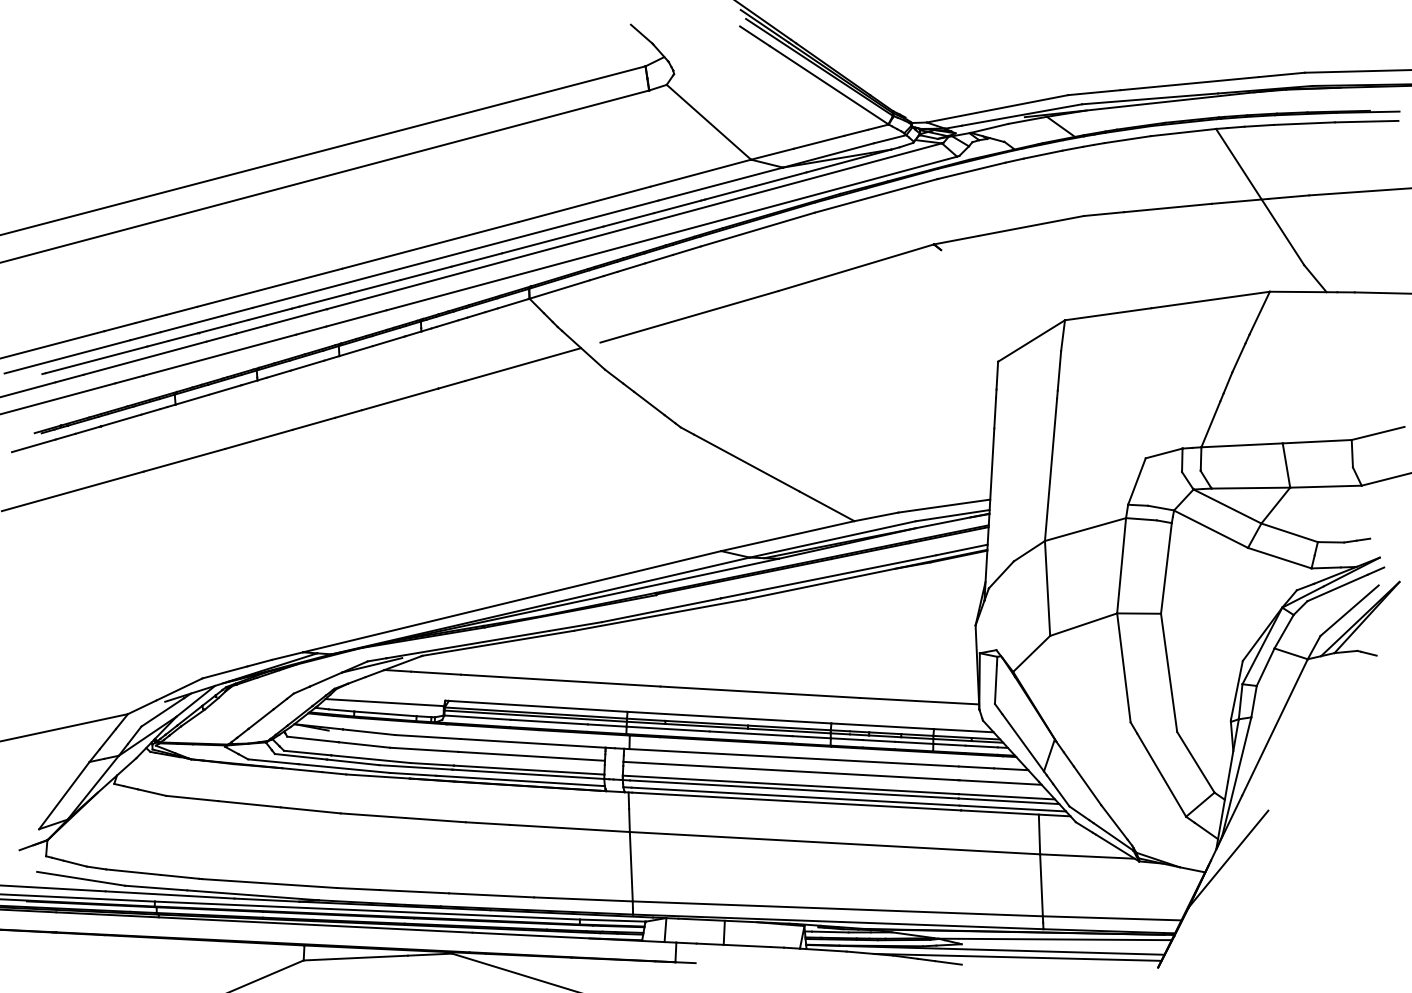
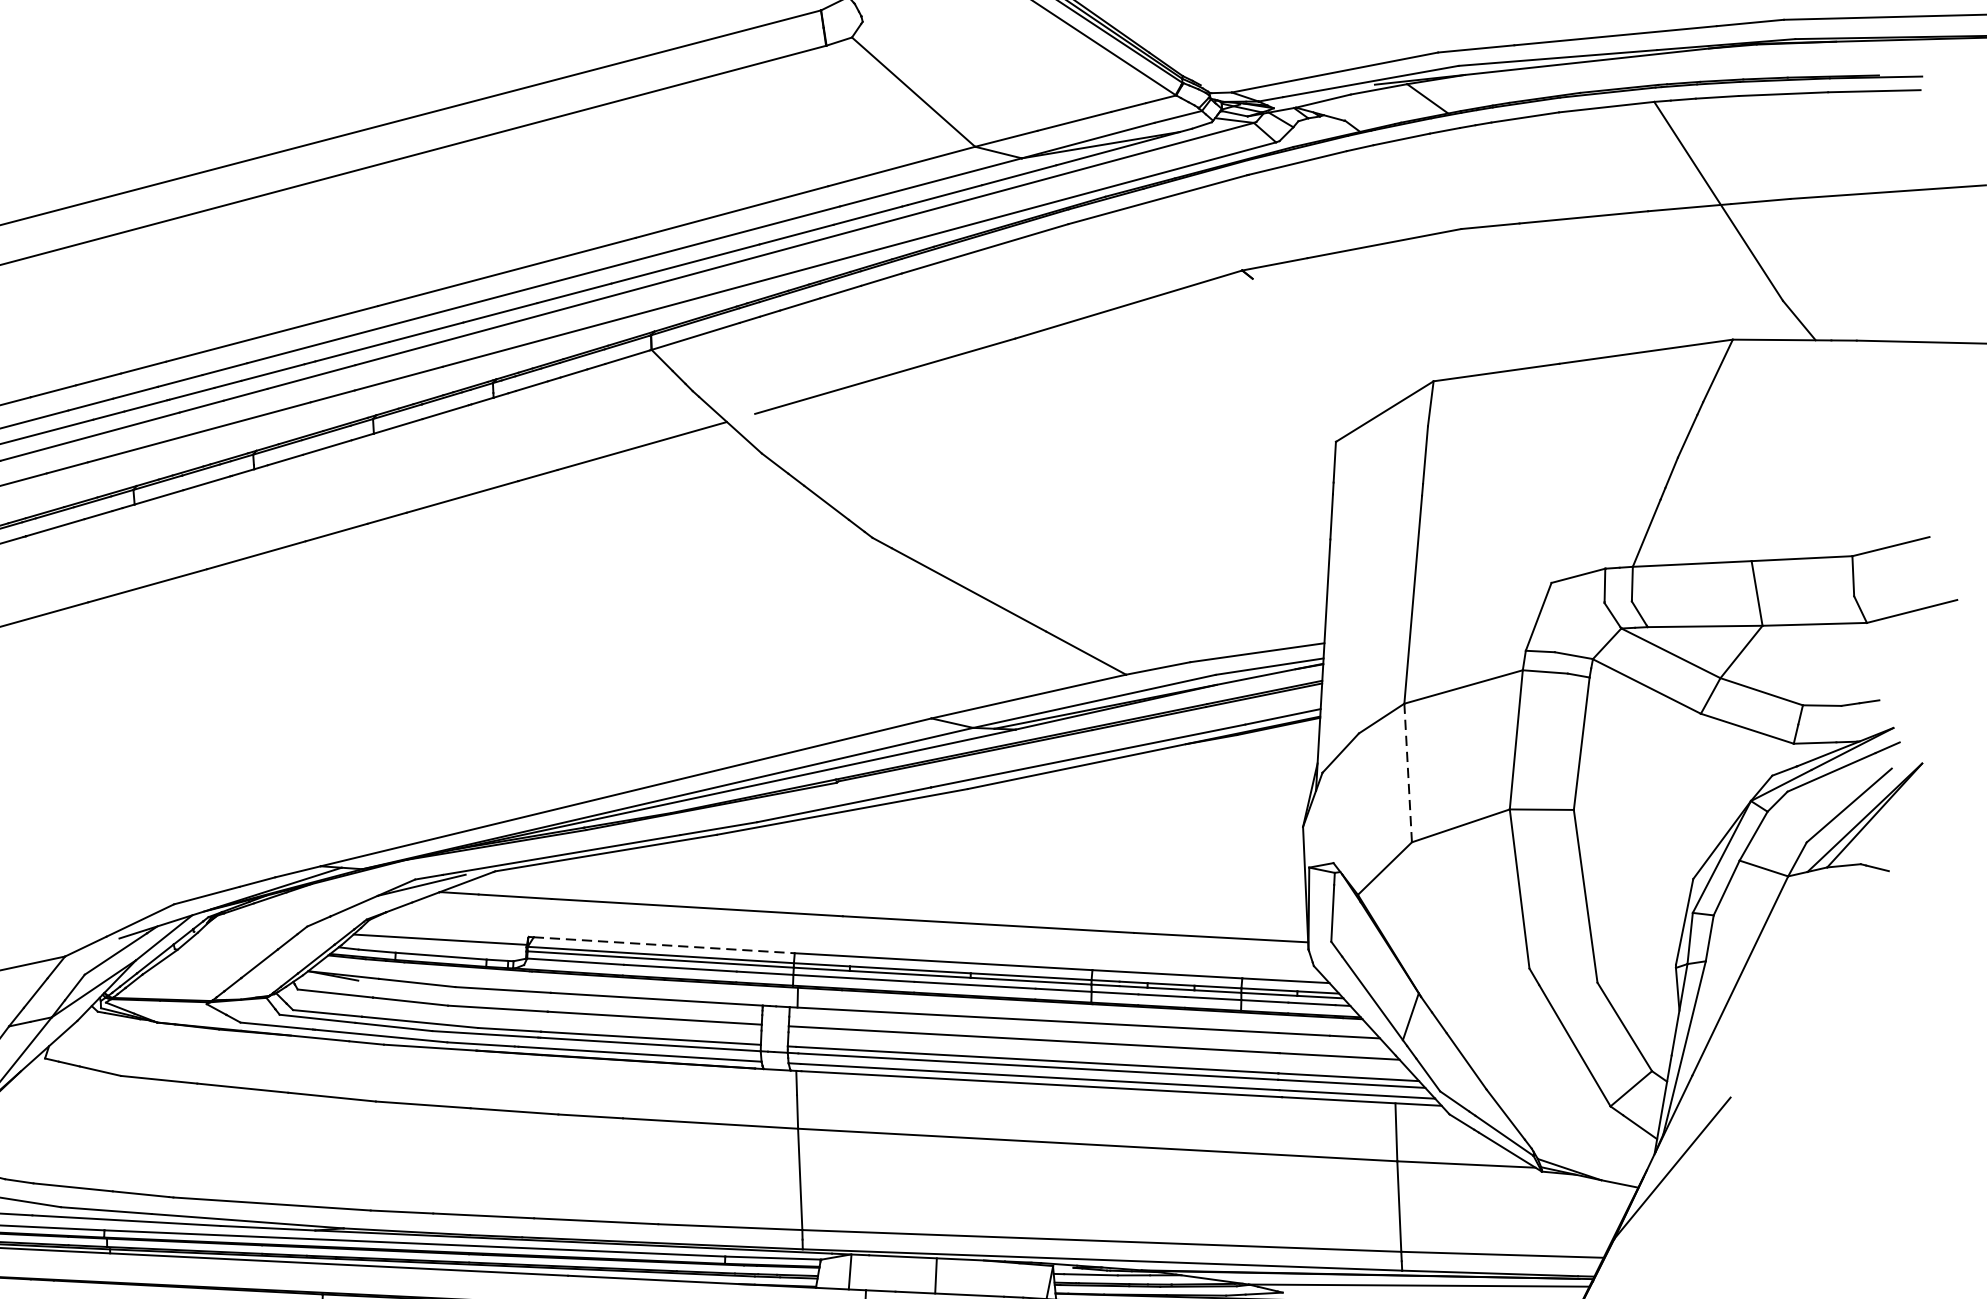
line: (1047, 588) -> (1408, 773), solid -> dashed
line: (538, 706) -> (664, 945), solid -> dashed

